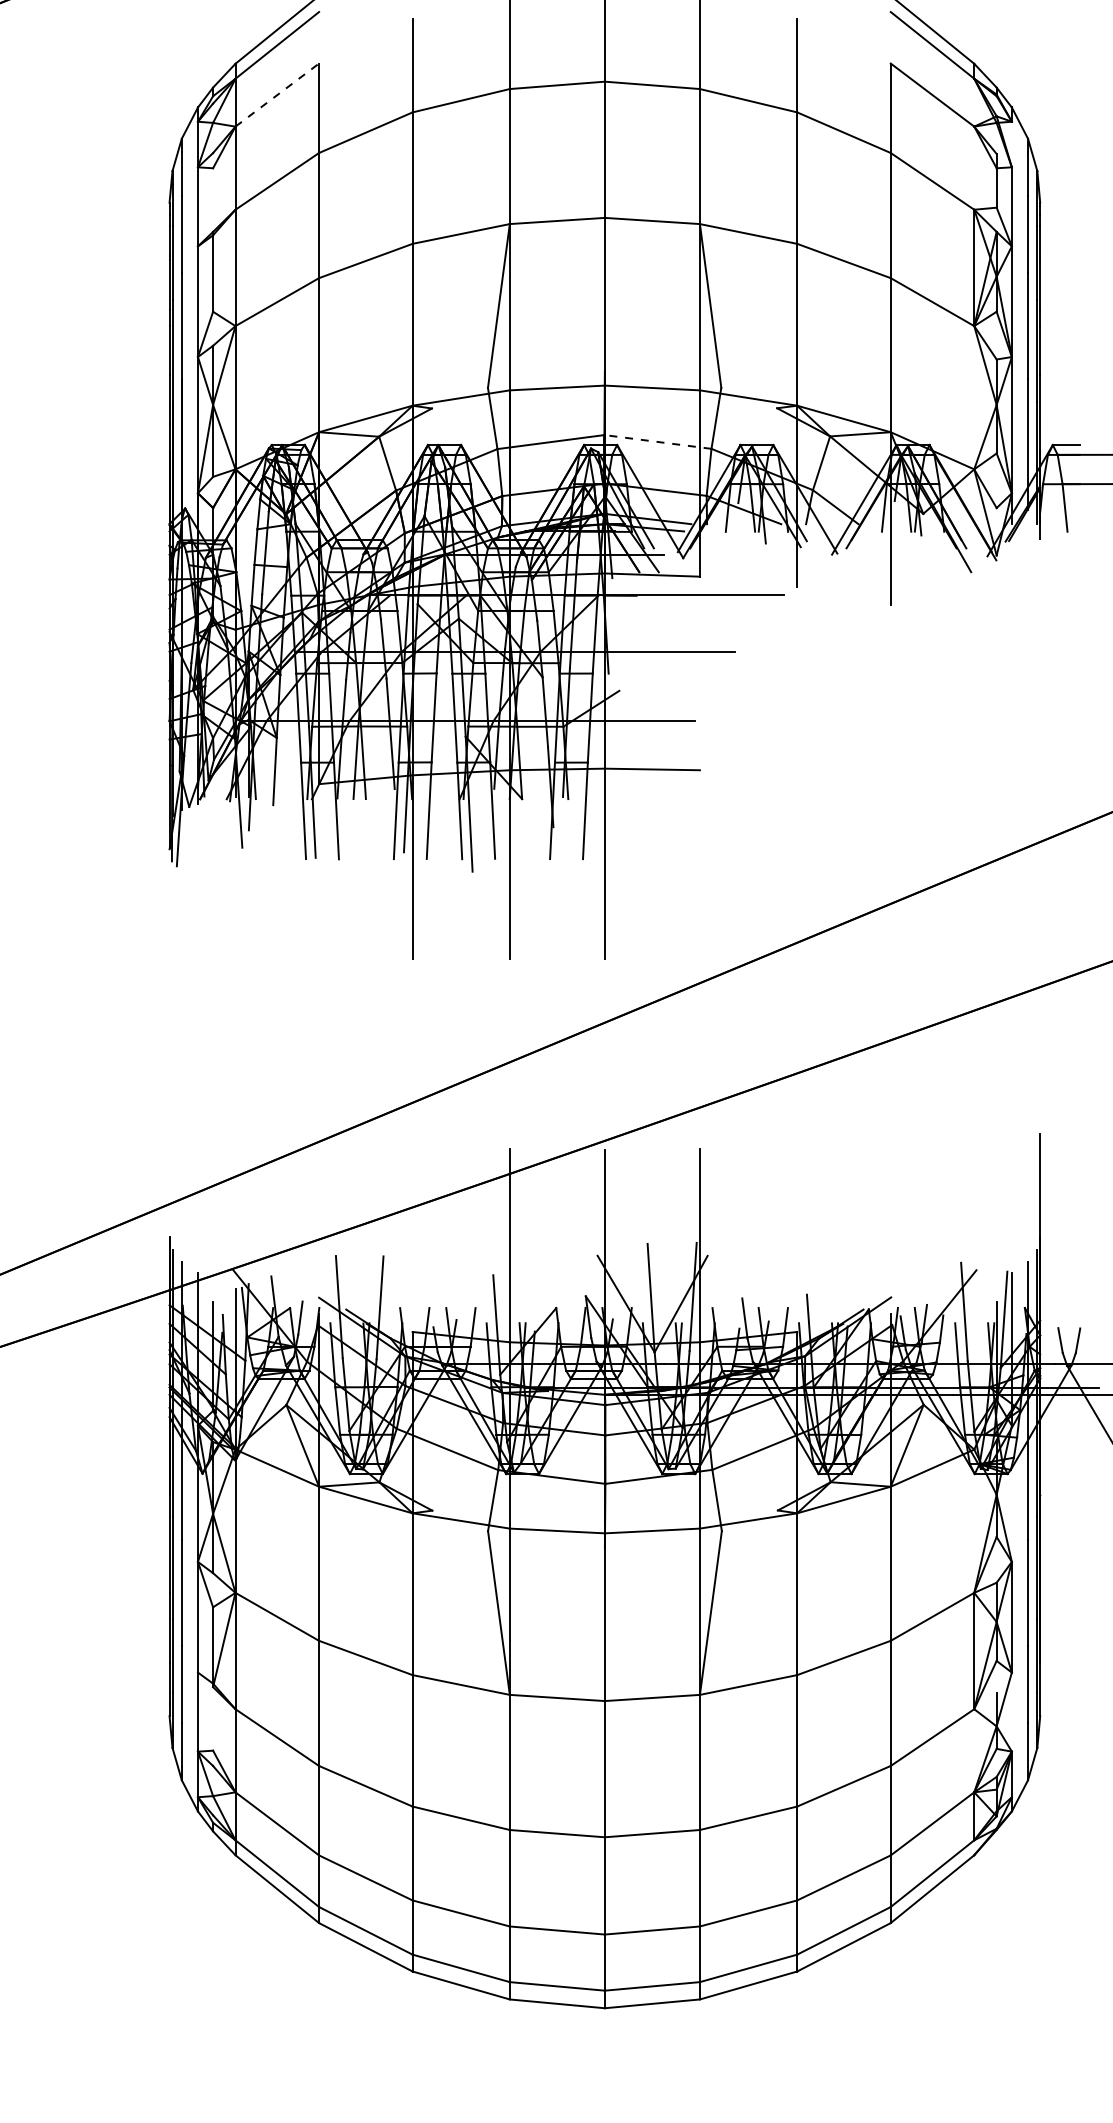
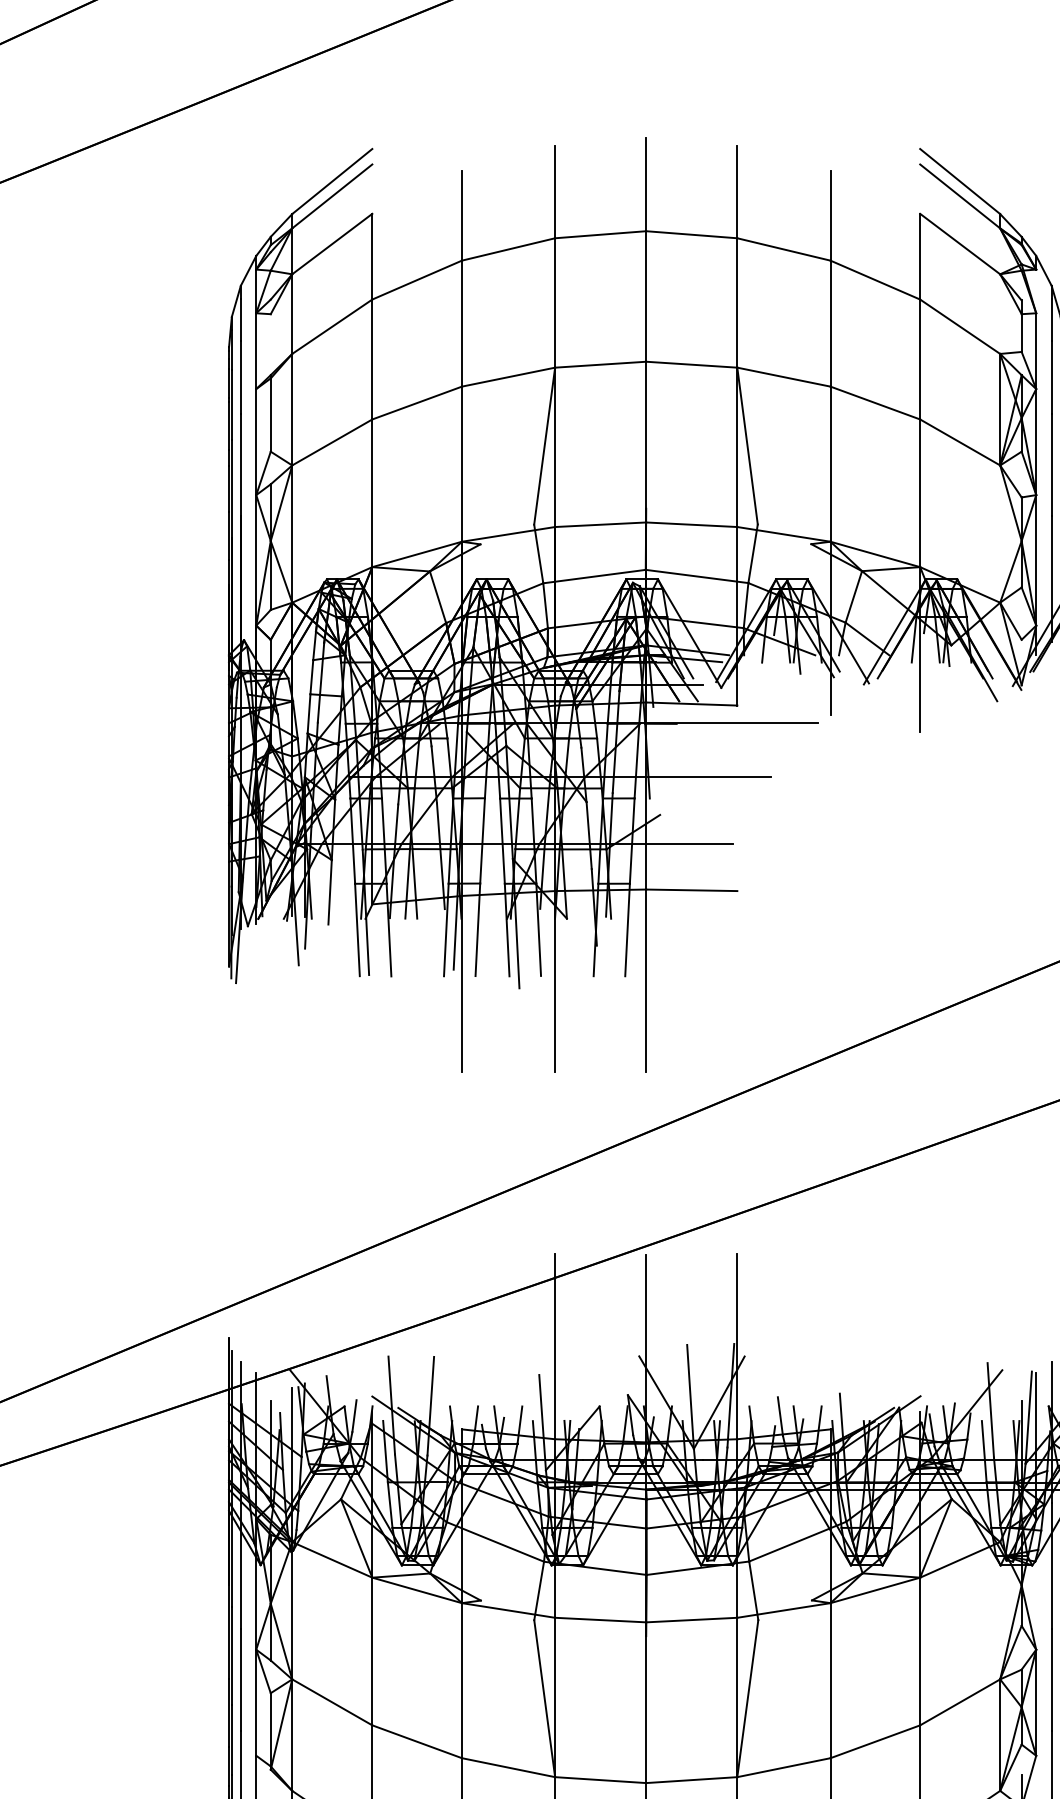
line: (277, 94) -> (332, 243), dashed -> solid
line: (657, 441) -> (696, 576), dashed -> solid

